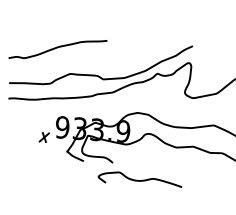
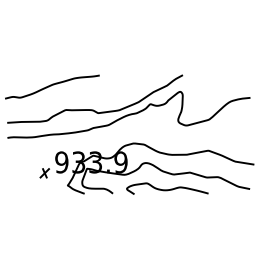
curve: (140, 180) -> (167, 189), moved

